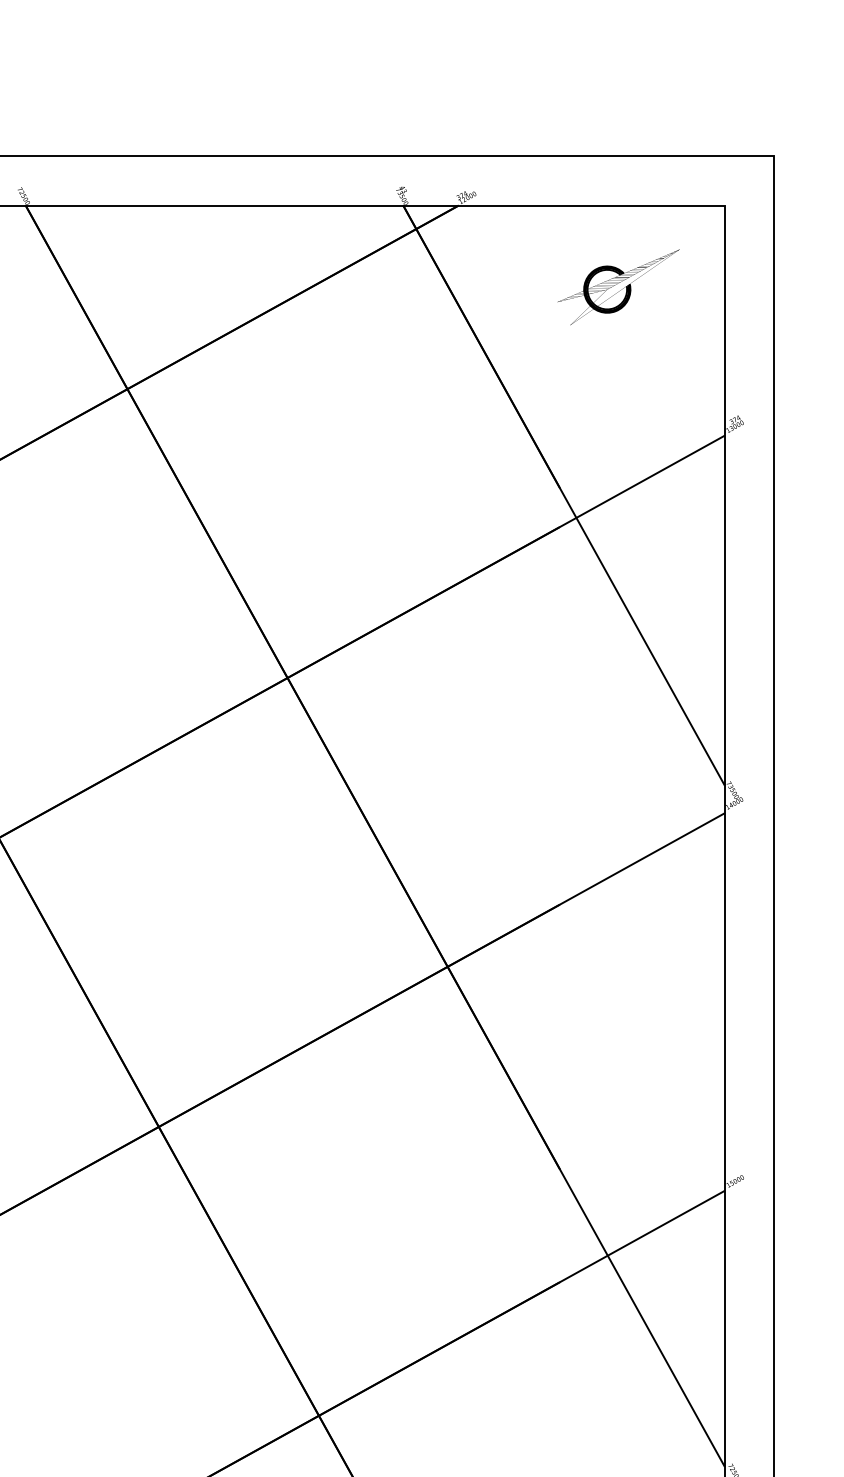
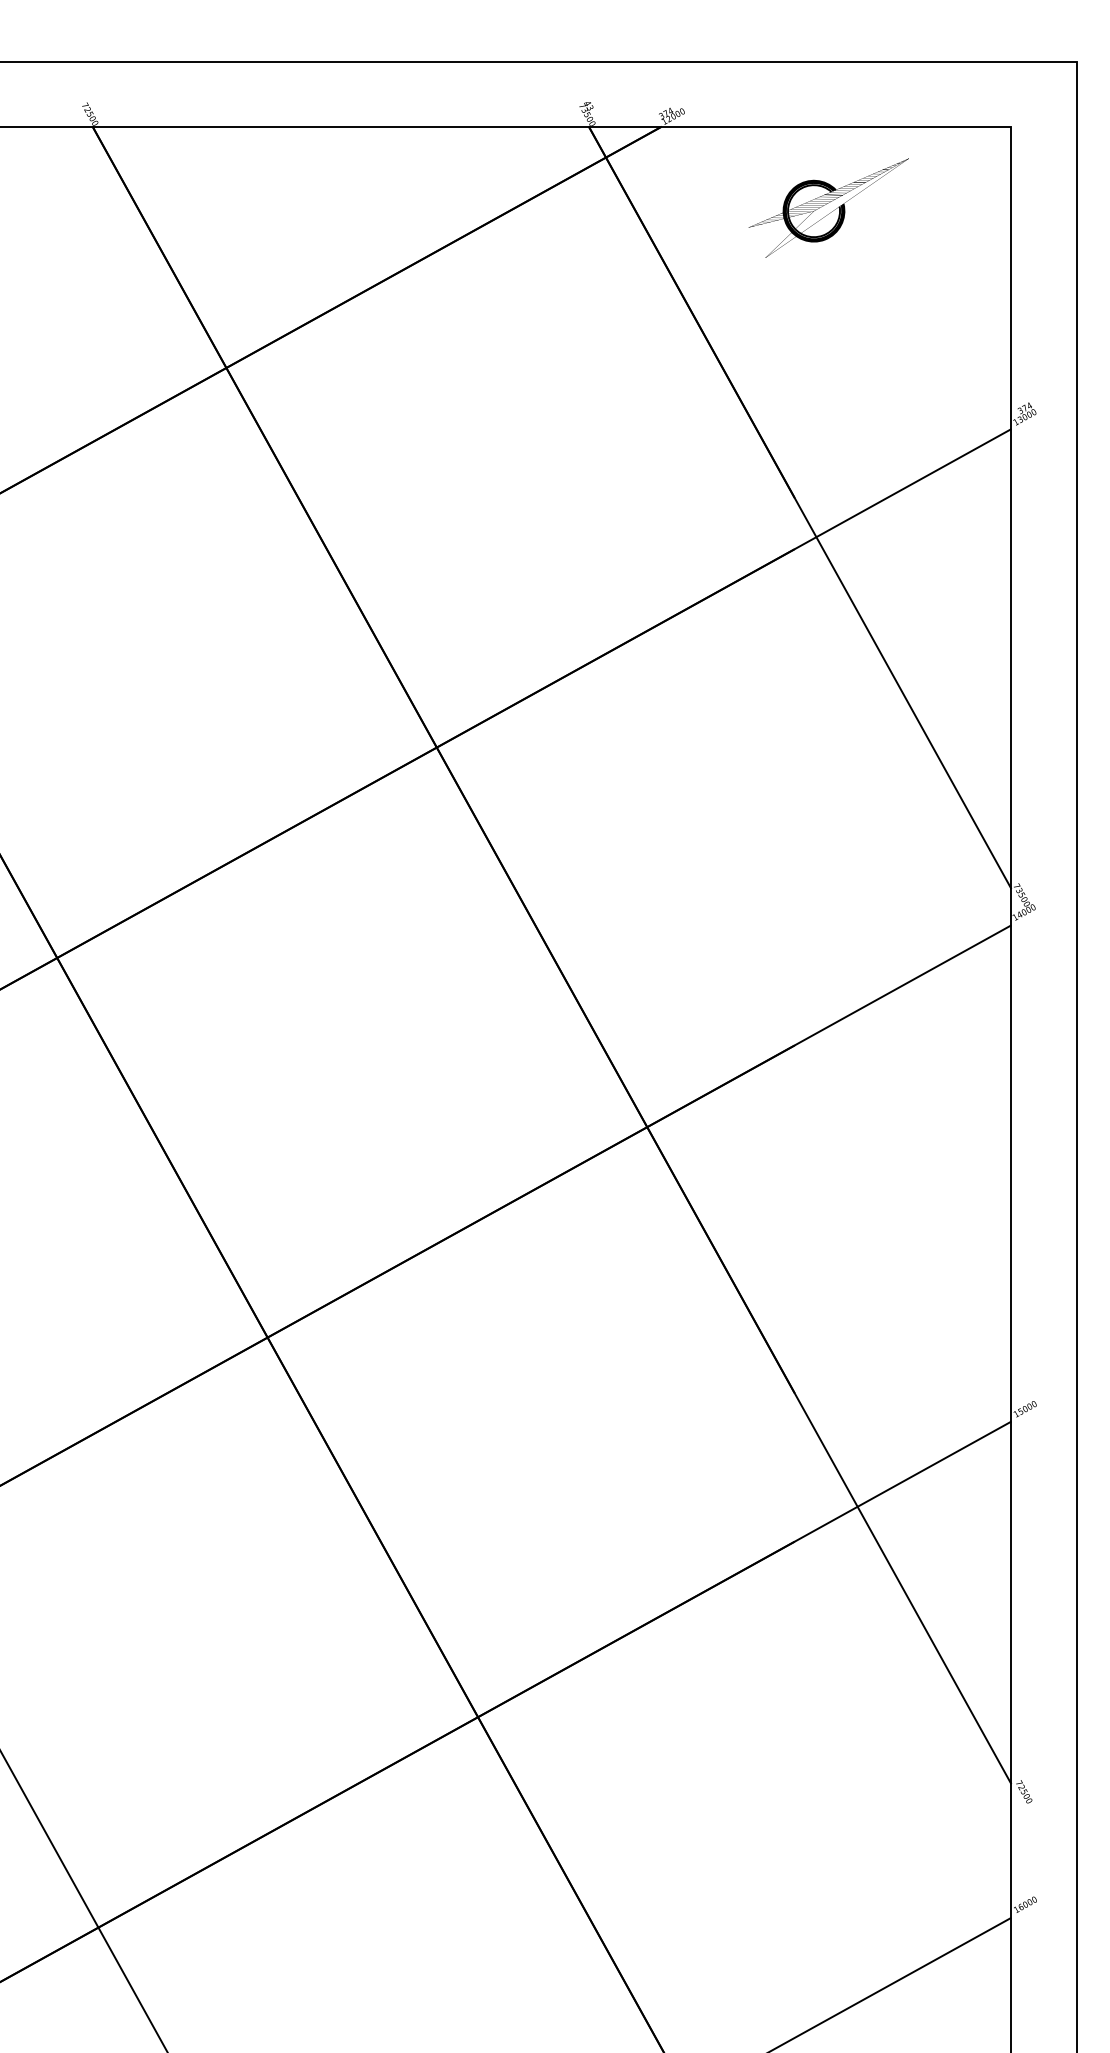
part: (618, 286) -> (828, 207), moved

